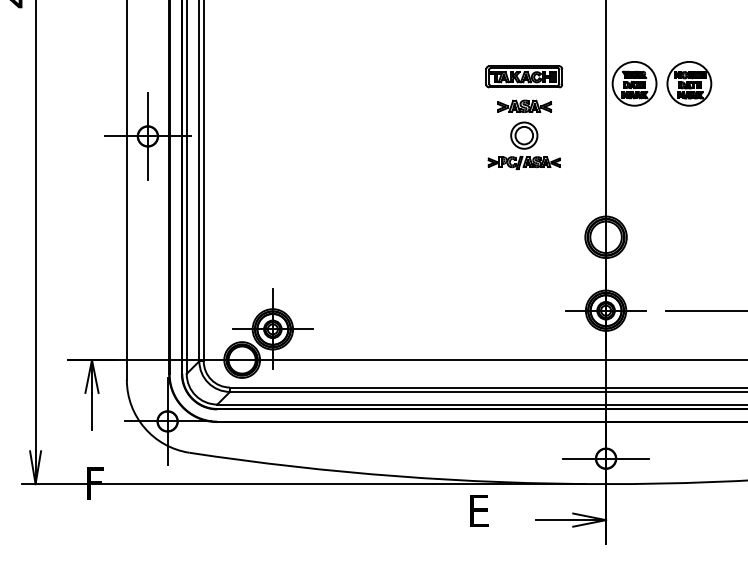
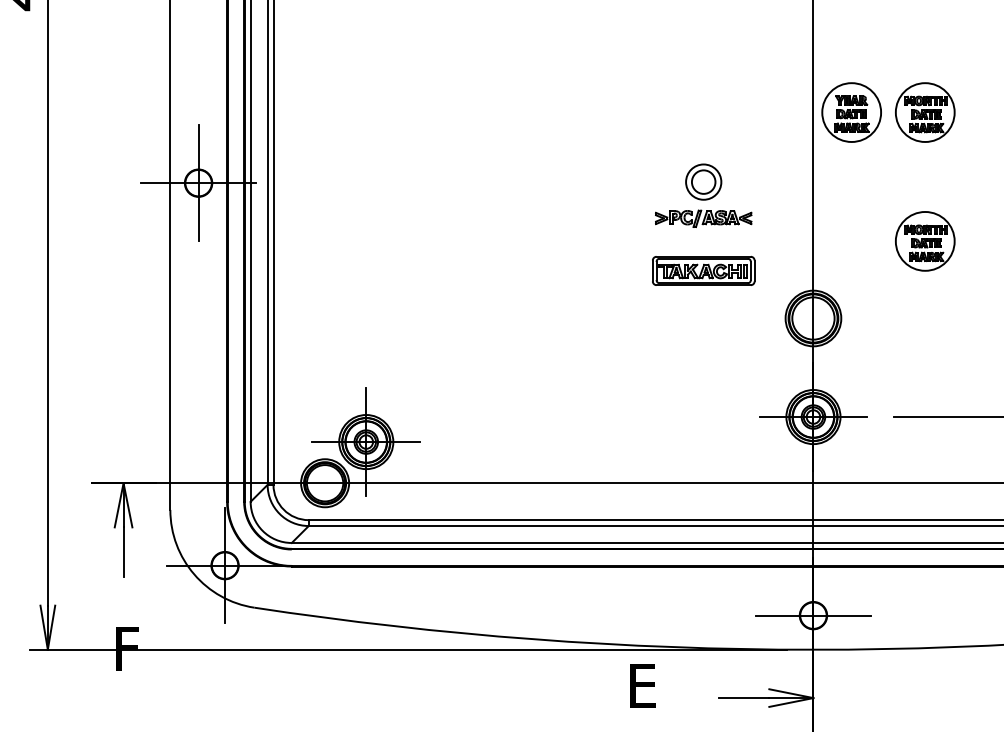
part: (524, 76) -> (703, 270), moved
part: (524, 105) -> (703, 141), removed
part: (689, 179) -> (925, 240), added

